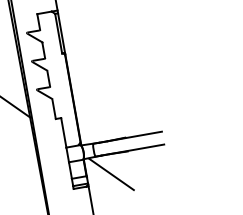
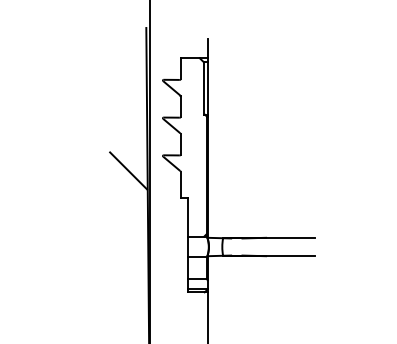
hatch: (111, 174) -> (239, 282), removed

